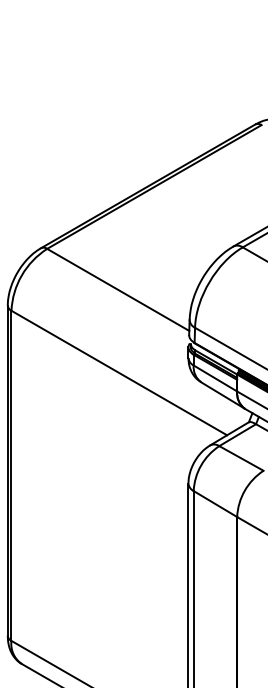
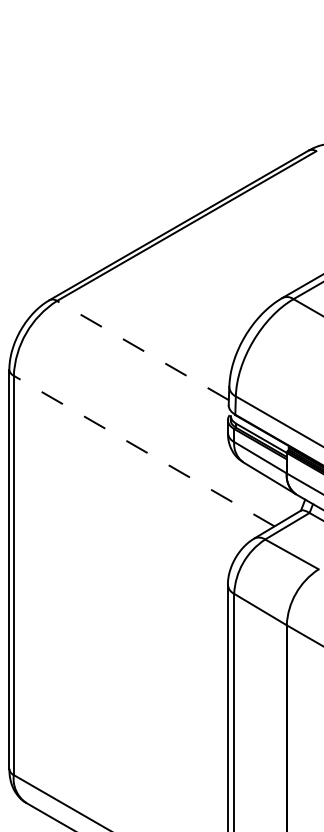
line: (117, 289) -> (142, 350), solid -> dashed
line: (118, 372) -> (143, 450), solid -> dashed

